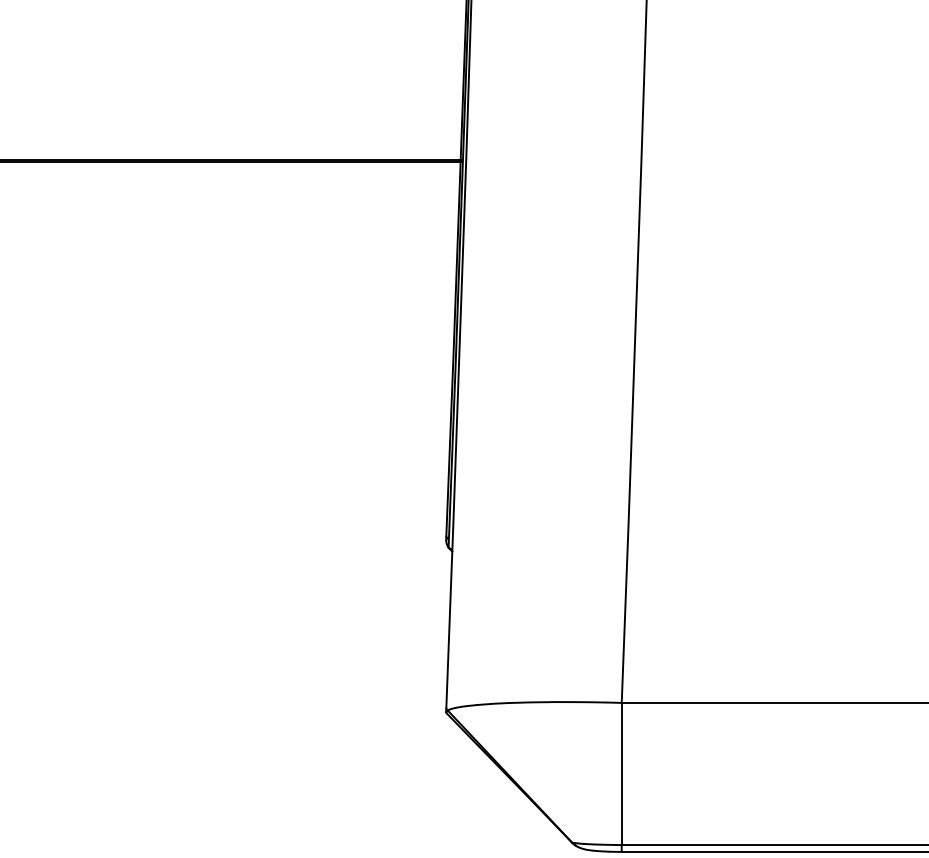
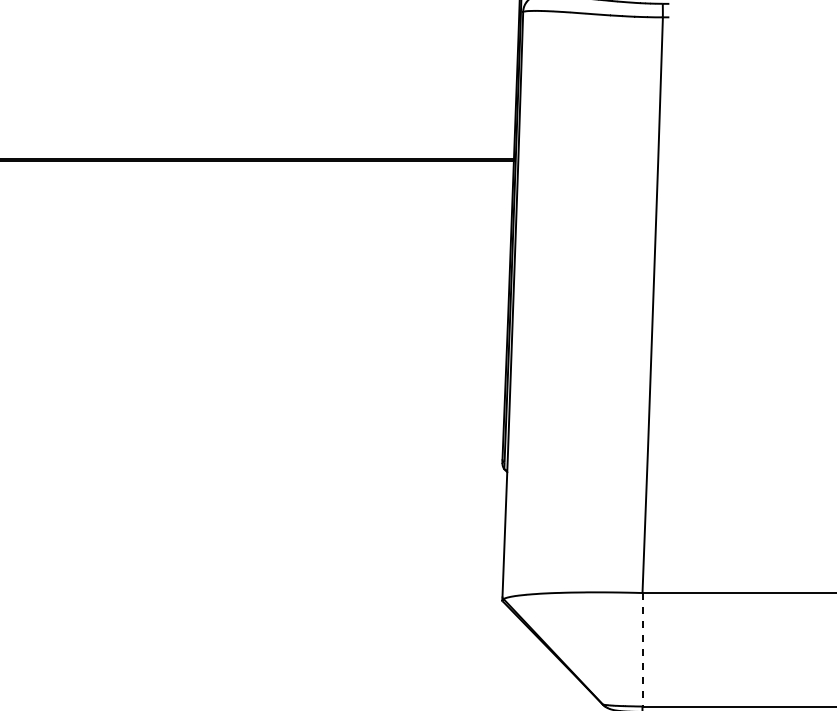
line: (621, 773) -> (642, 649), solid -> dashed

